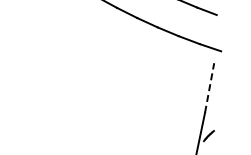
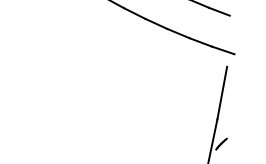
line: (209, 87) -> (222, 92), dashed -> solid

